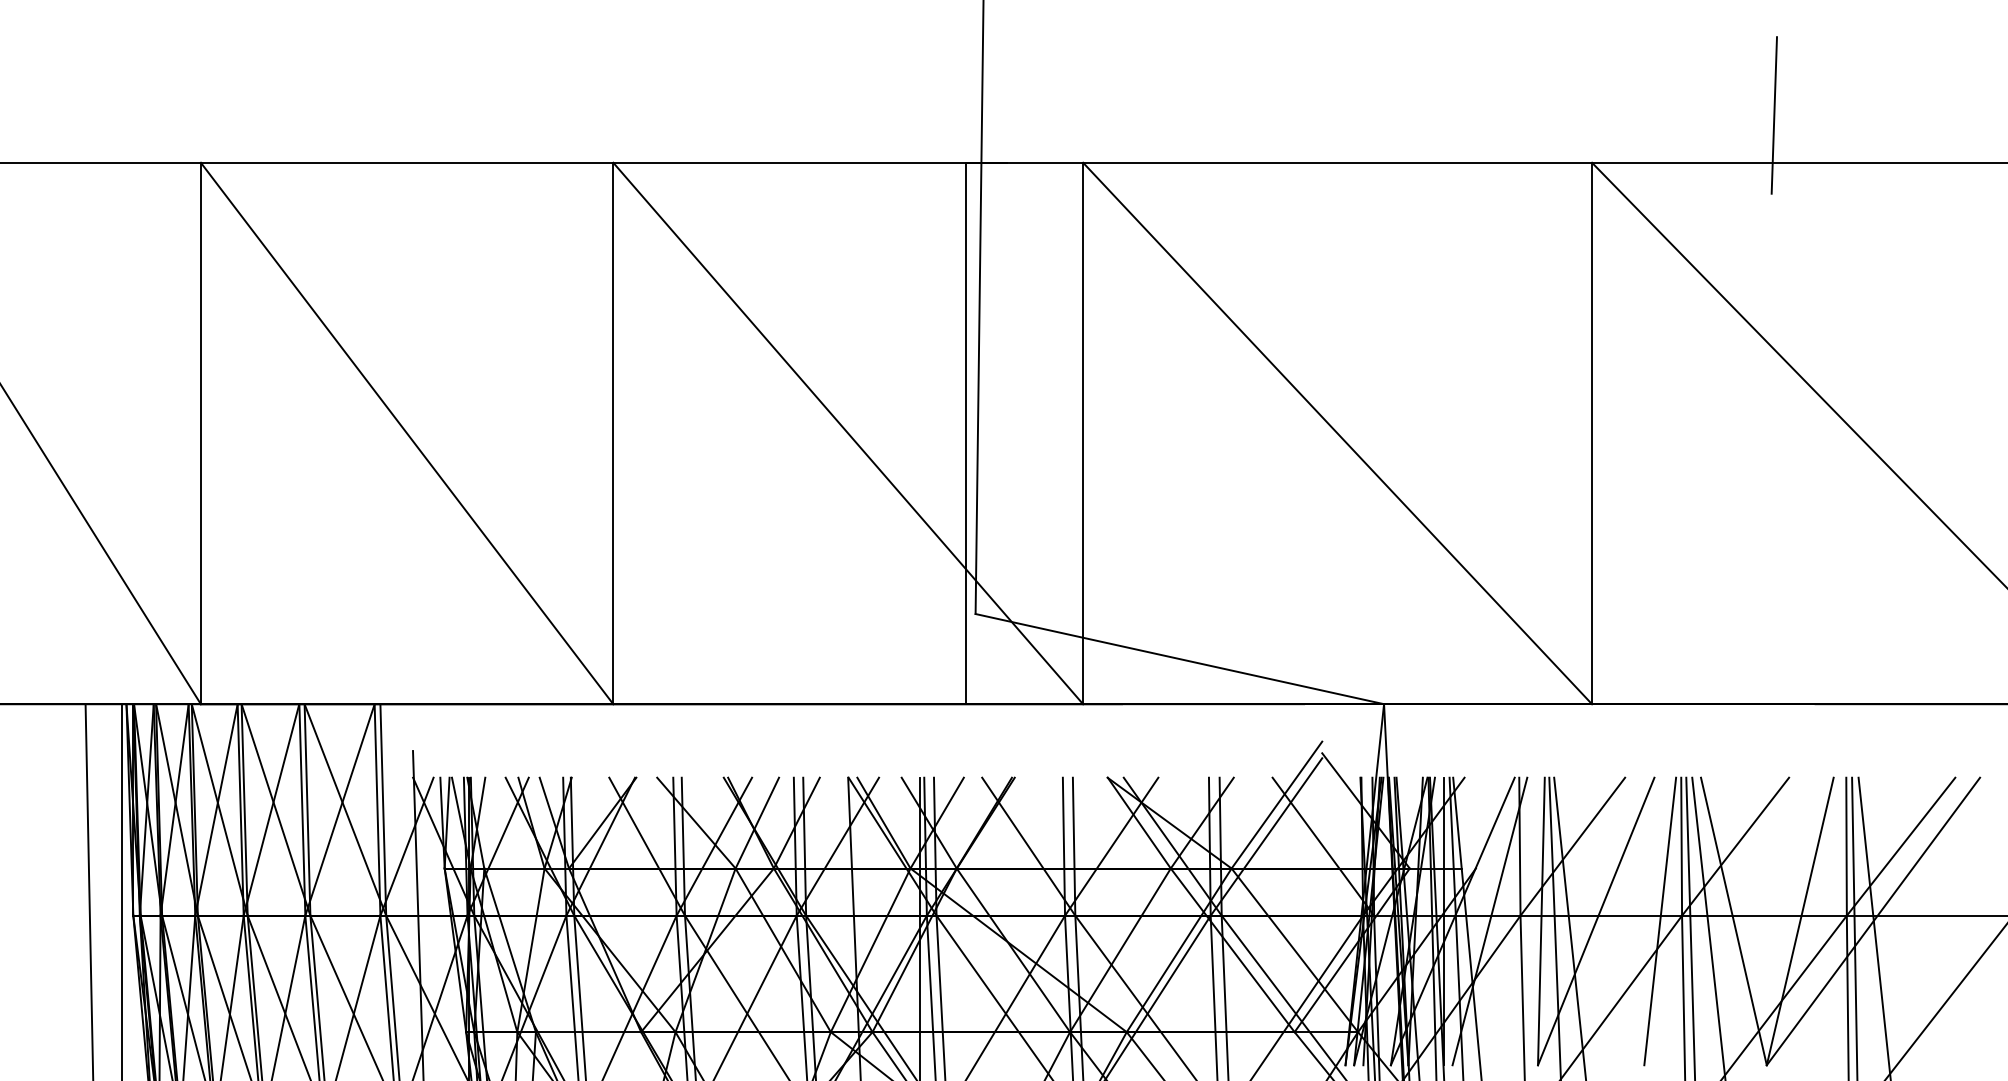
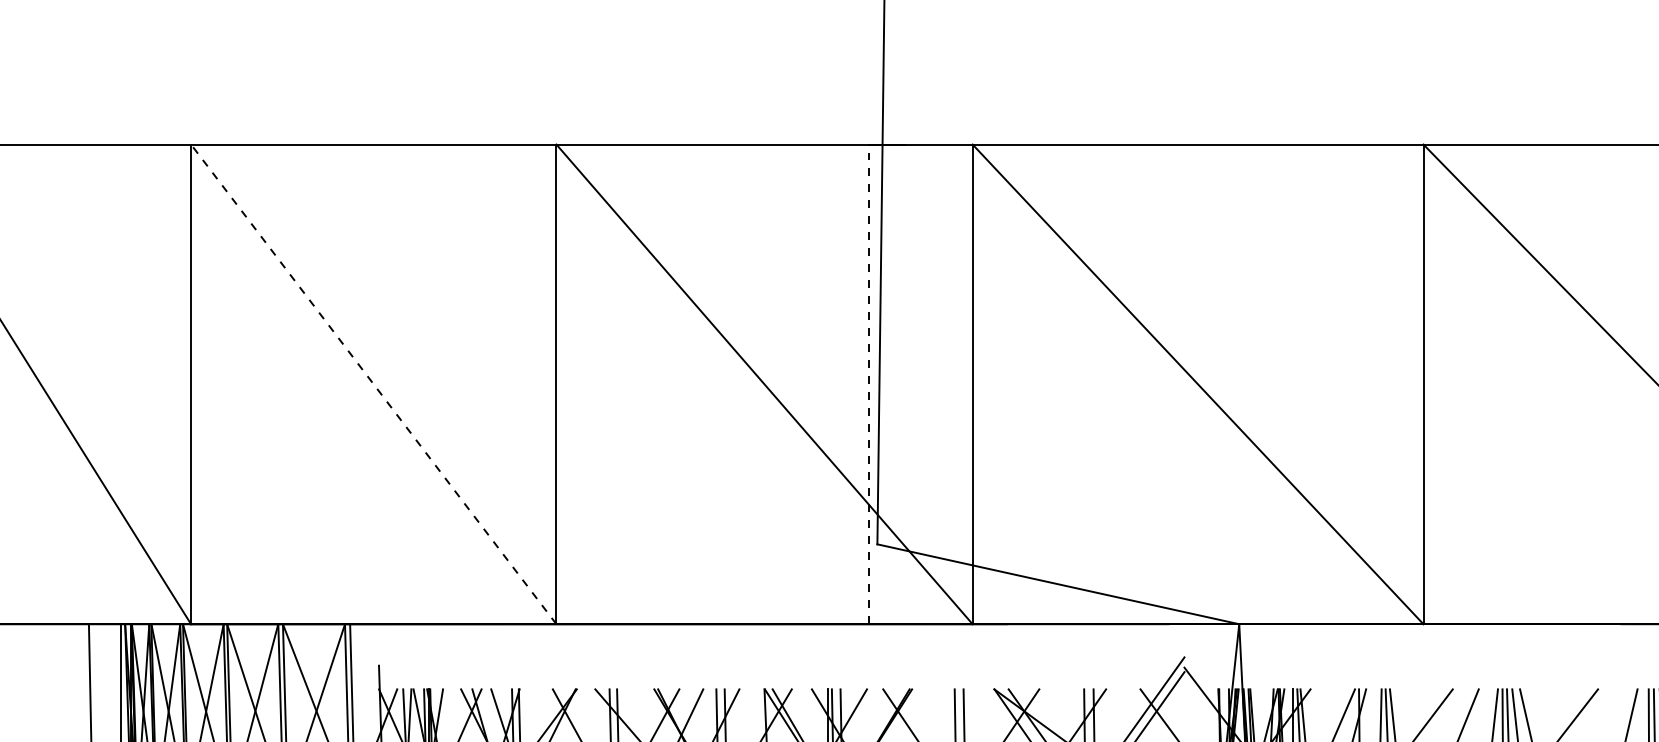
line: (1774, 115) -> (1585, 102), removed
line: (406, 433) -> (373, 384), solid -> dashed
line: (965, 433) -> (868, 384), solid -> dashed

